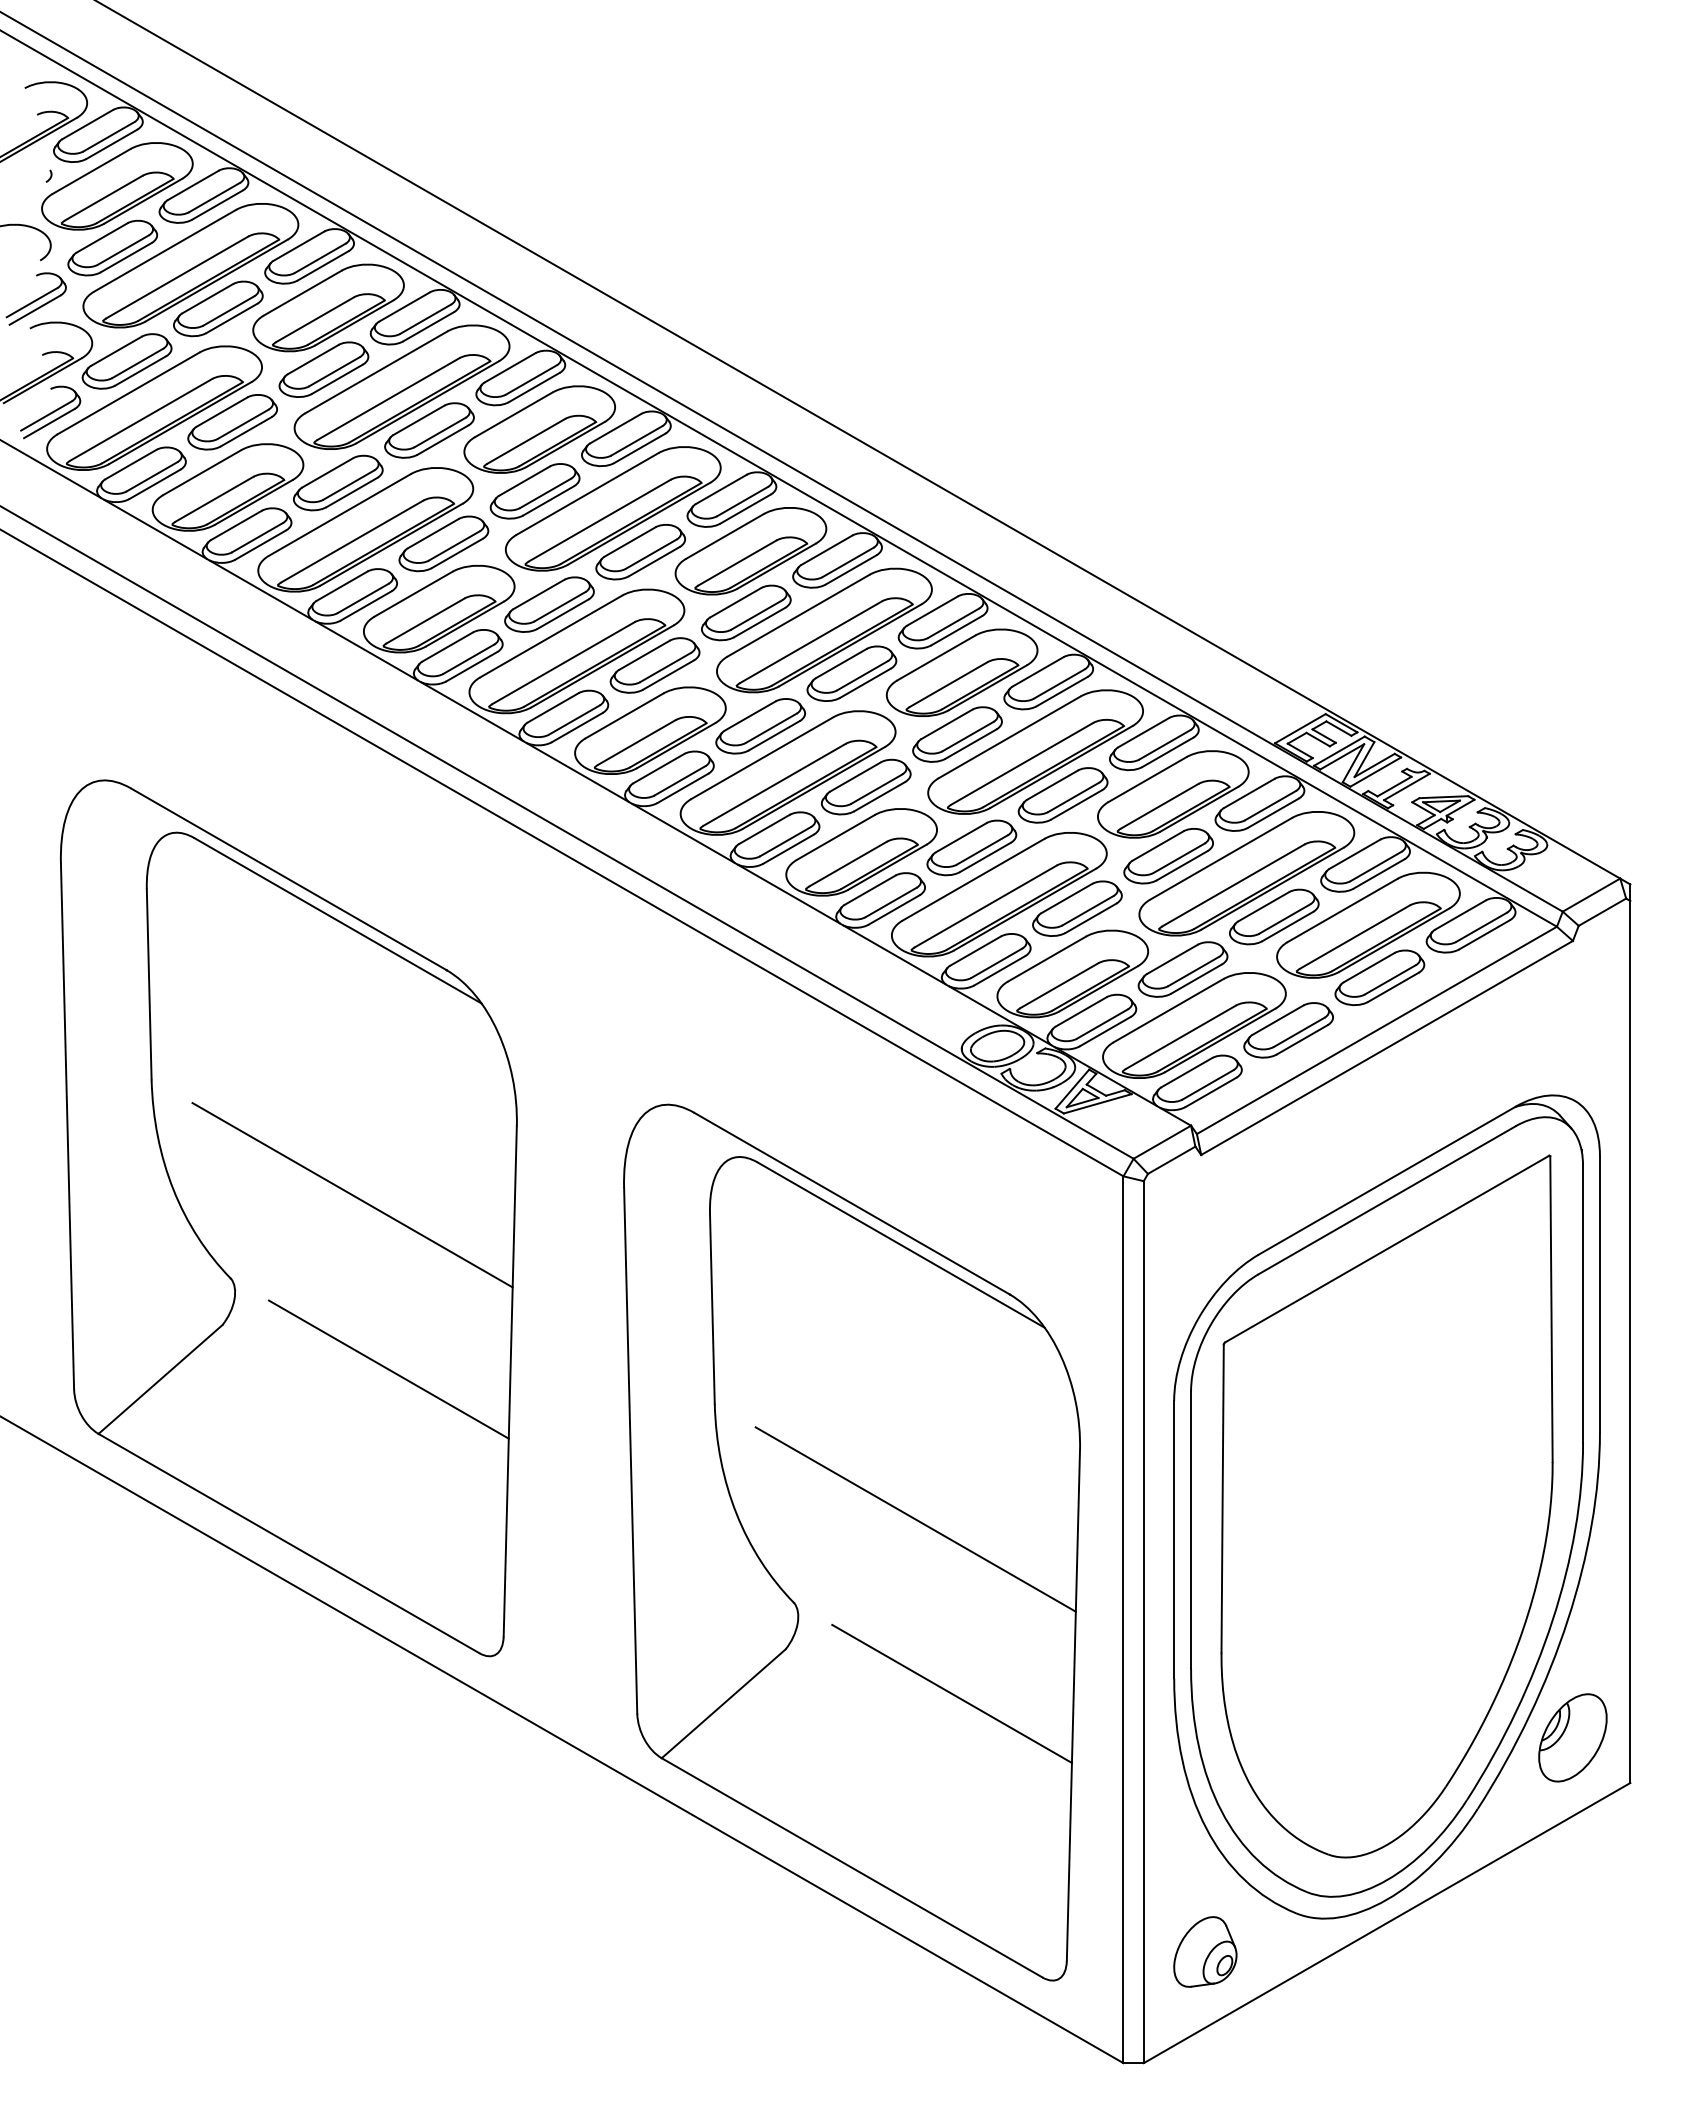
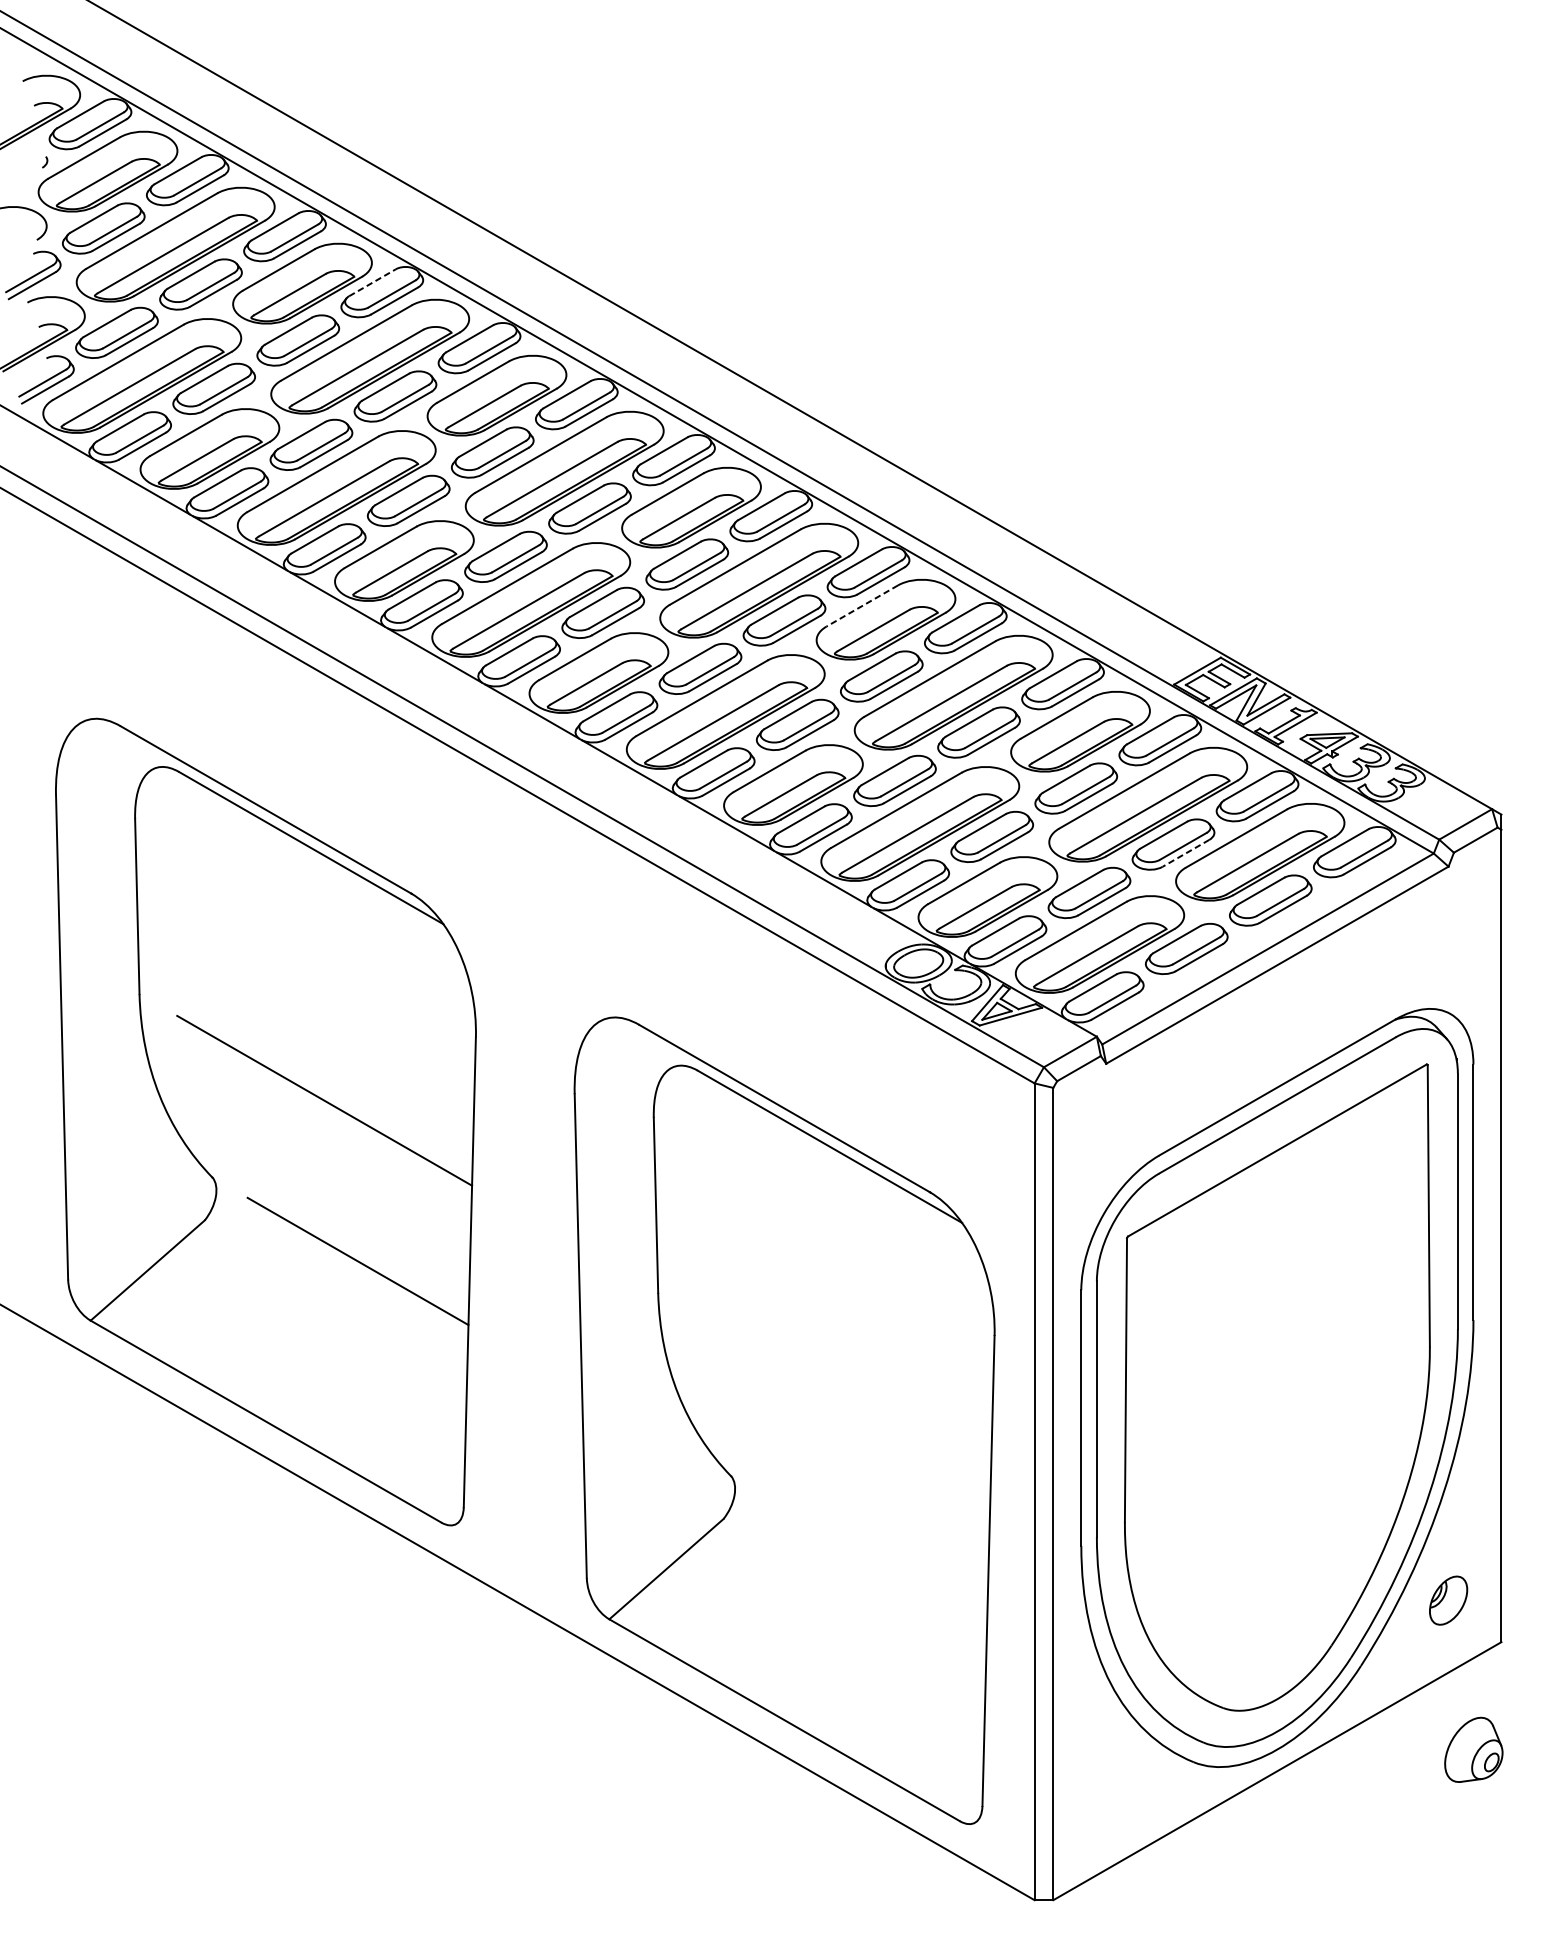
line: (405, 306) -> (373, 282), solid -> dashed
line: (936, 658) -> (862, 606), solid -> dashed
line: (1287, 926) -> (1185, 853), solid -> dashed
line: (915, 1519) -> (843, 1399), removed
line: (951, 1693) -> (876, 1559), removed
part: (1572, 1737) -> (1448, 1600), size x0.6
part: (1205, 1951) -> (1473, 1749), moved

